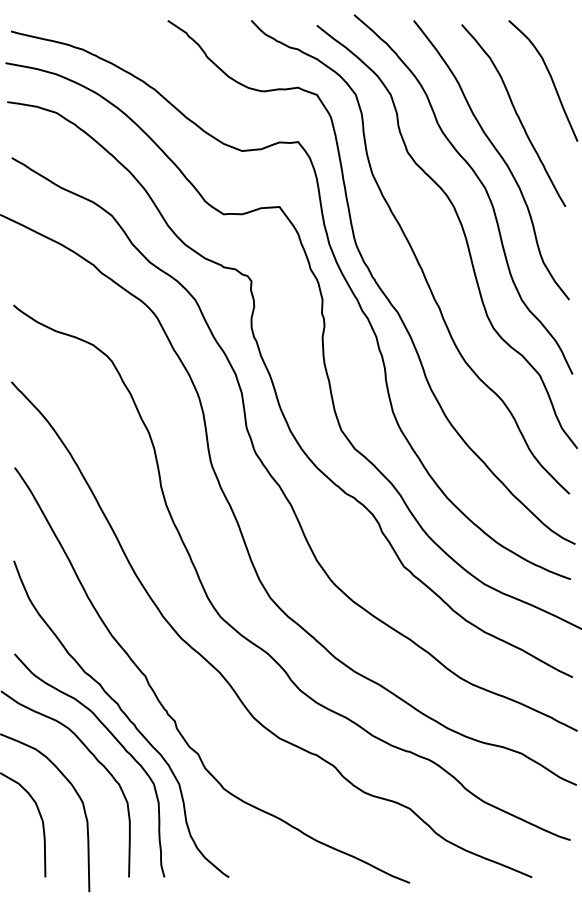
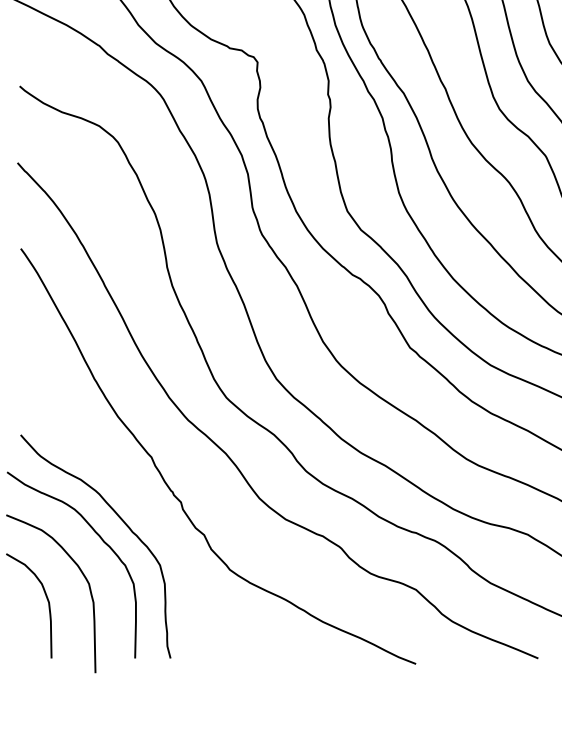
curve: (124, 715) -> (130, 496), removed

